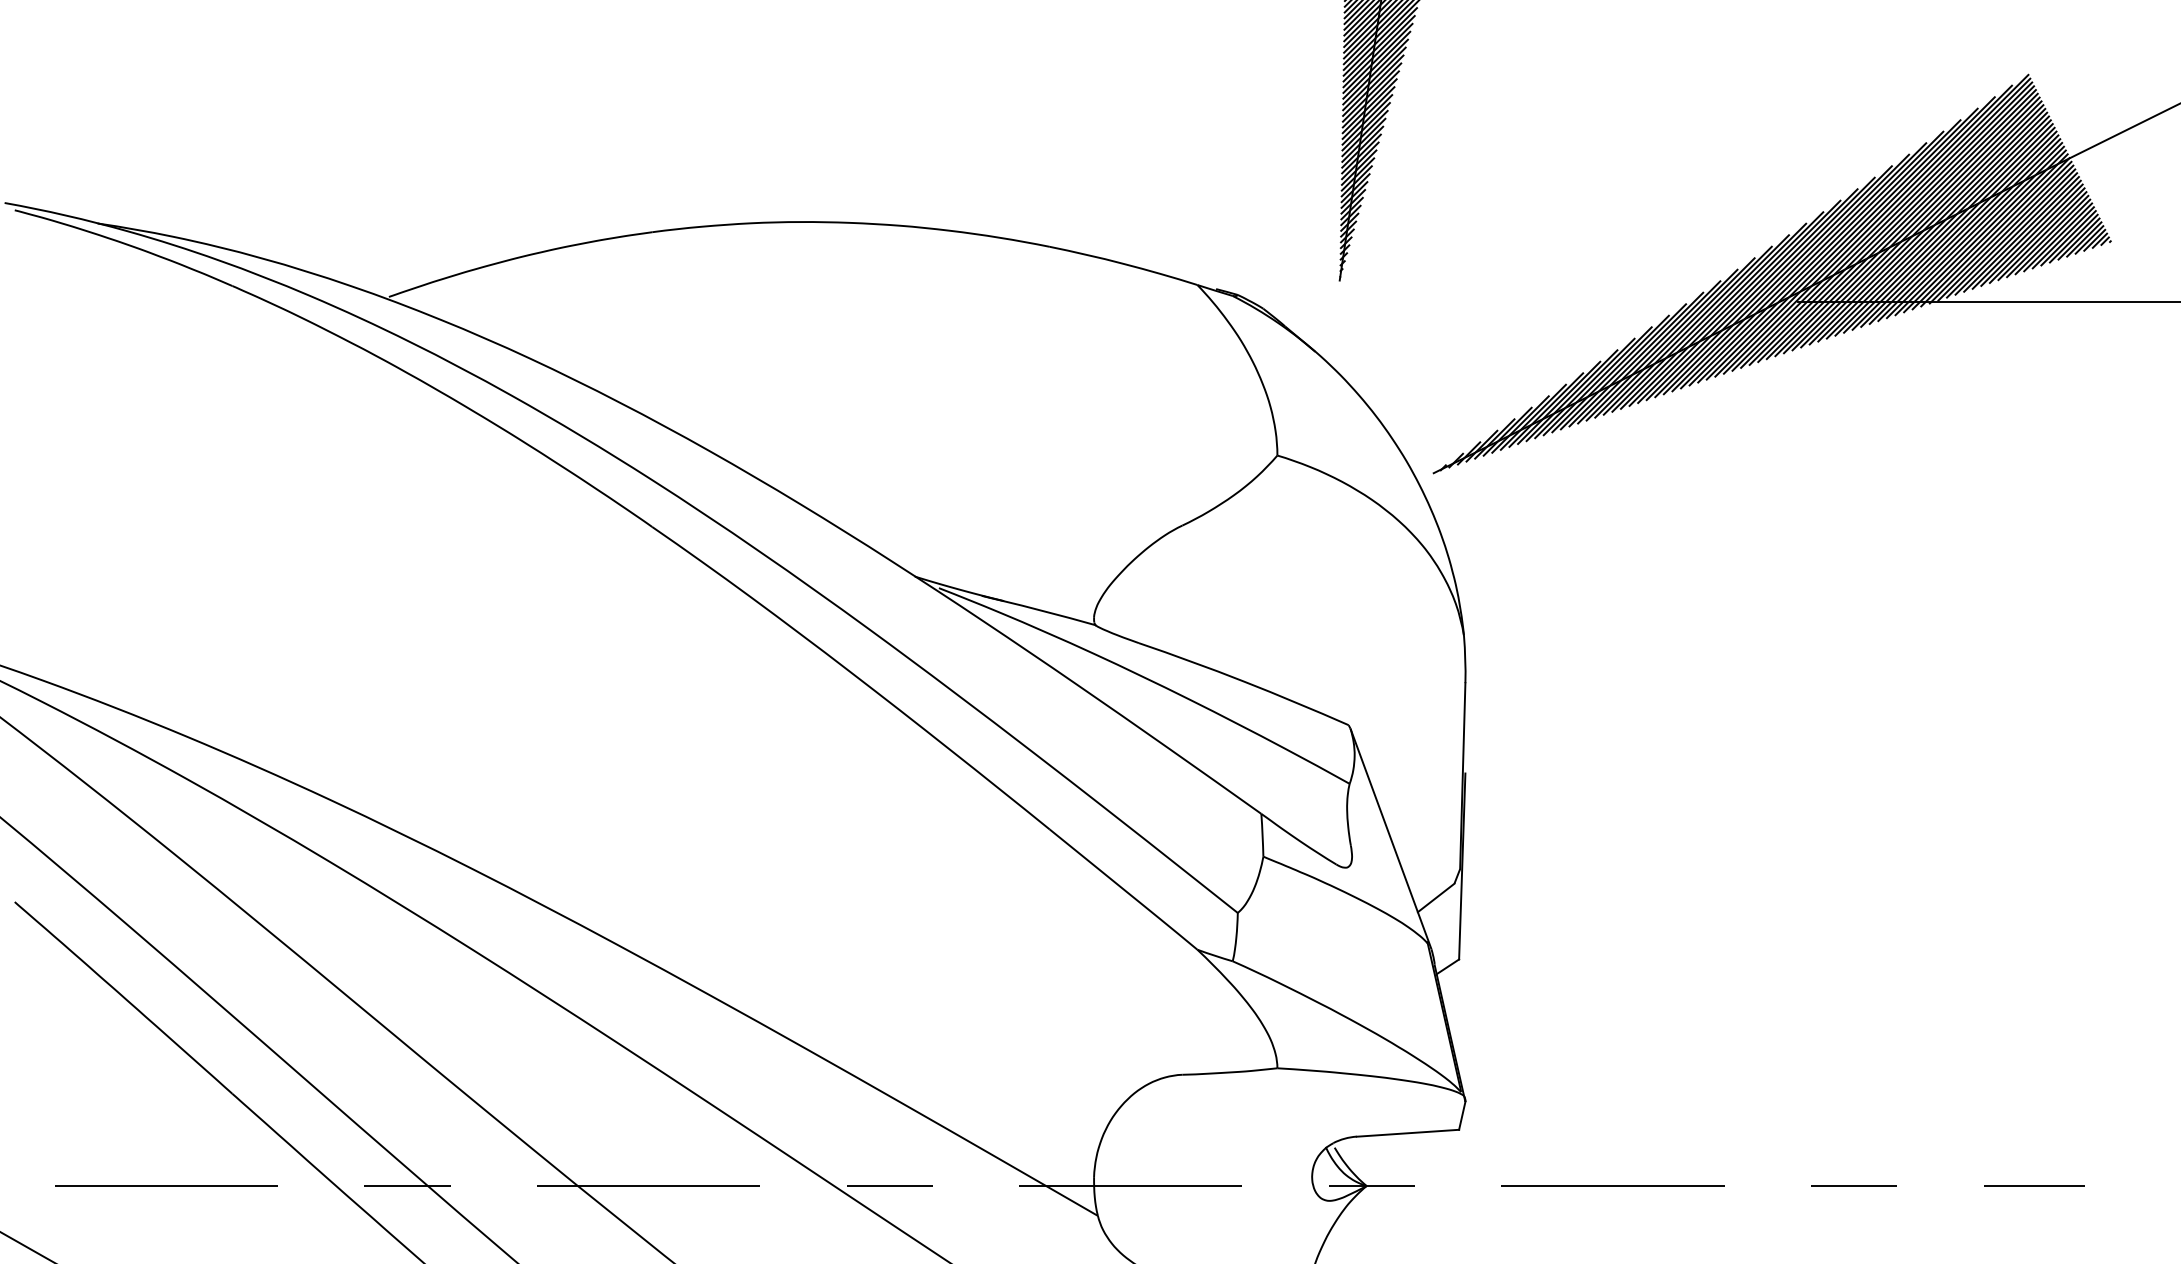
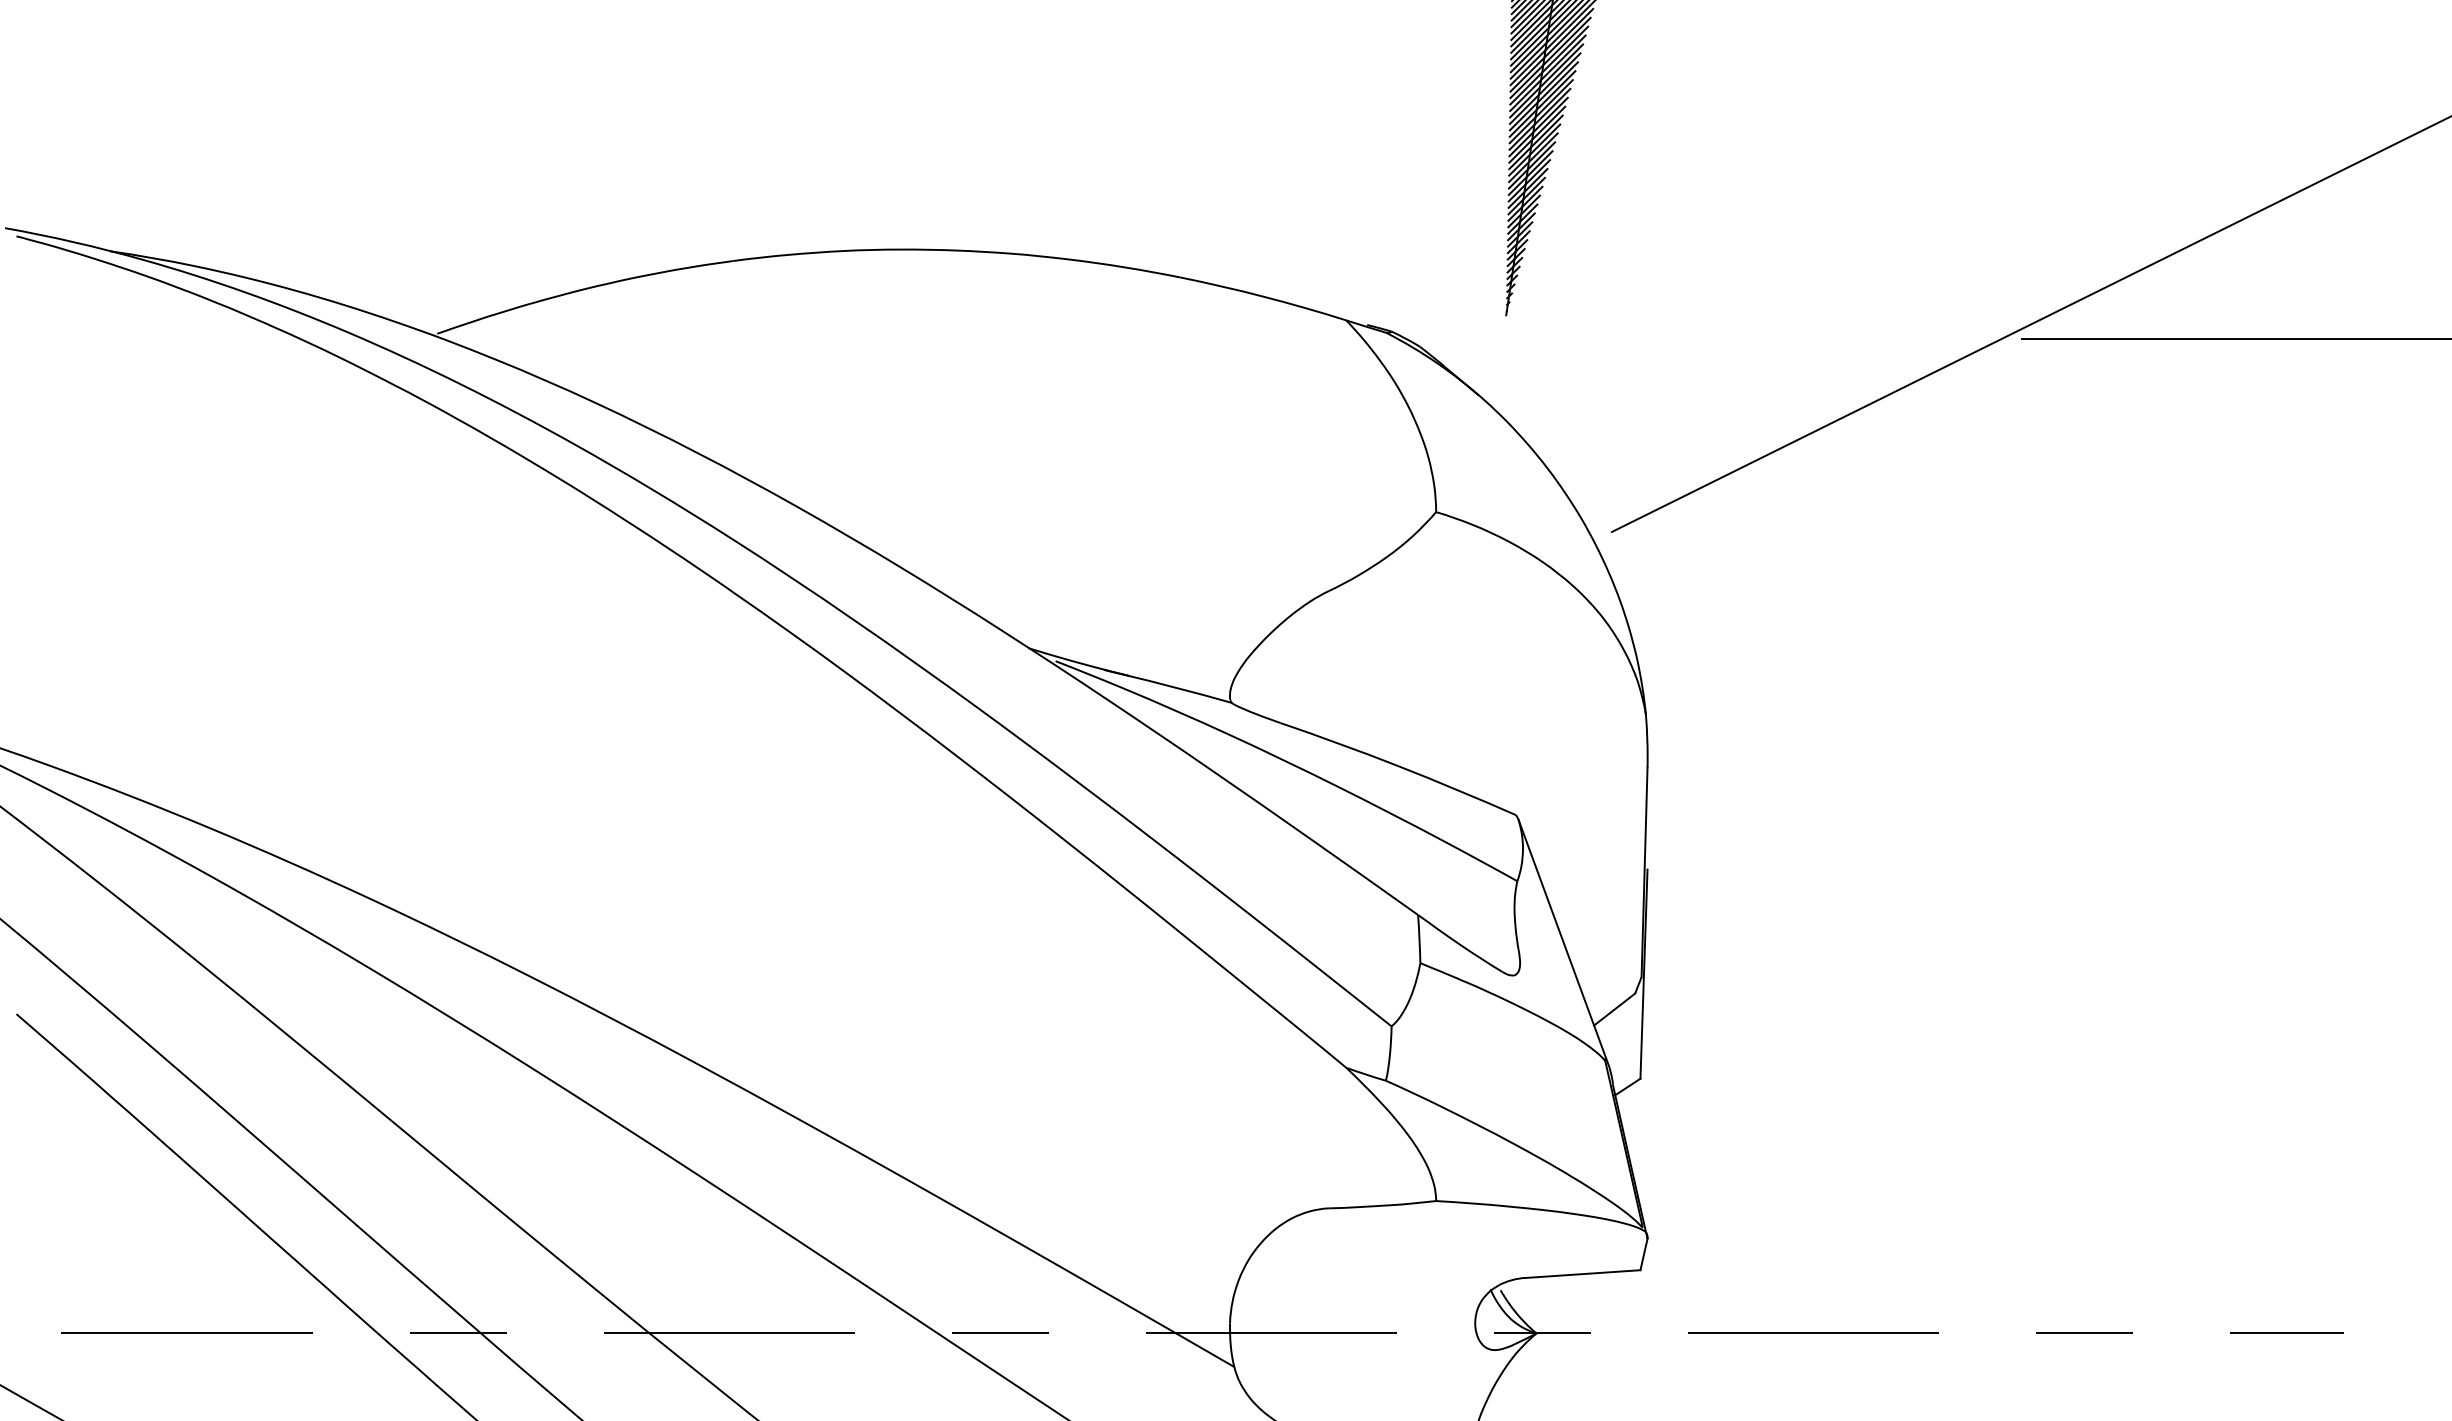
hatch: (1775, 272) -> (1996, 306), removed

